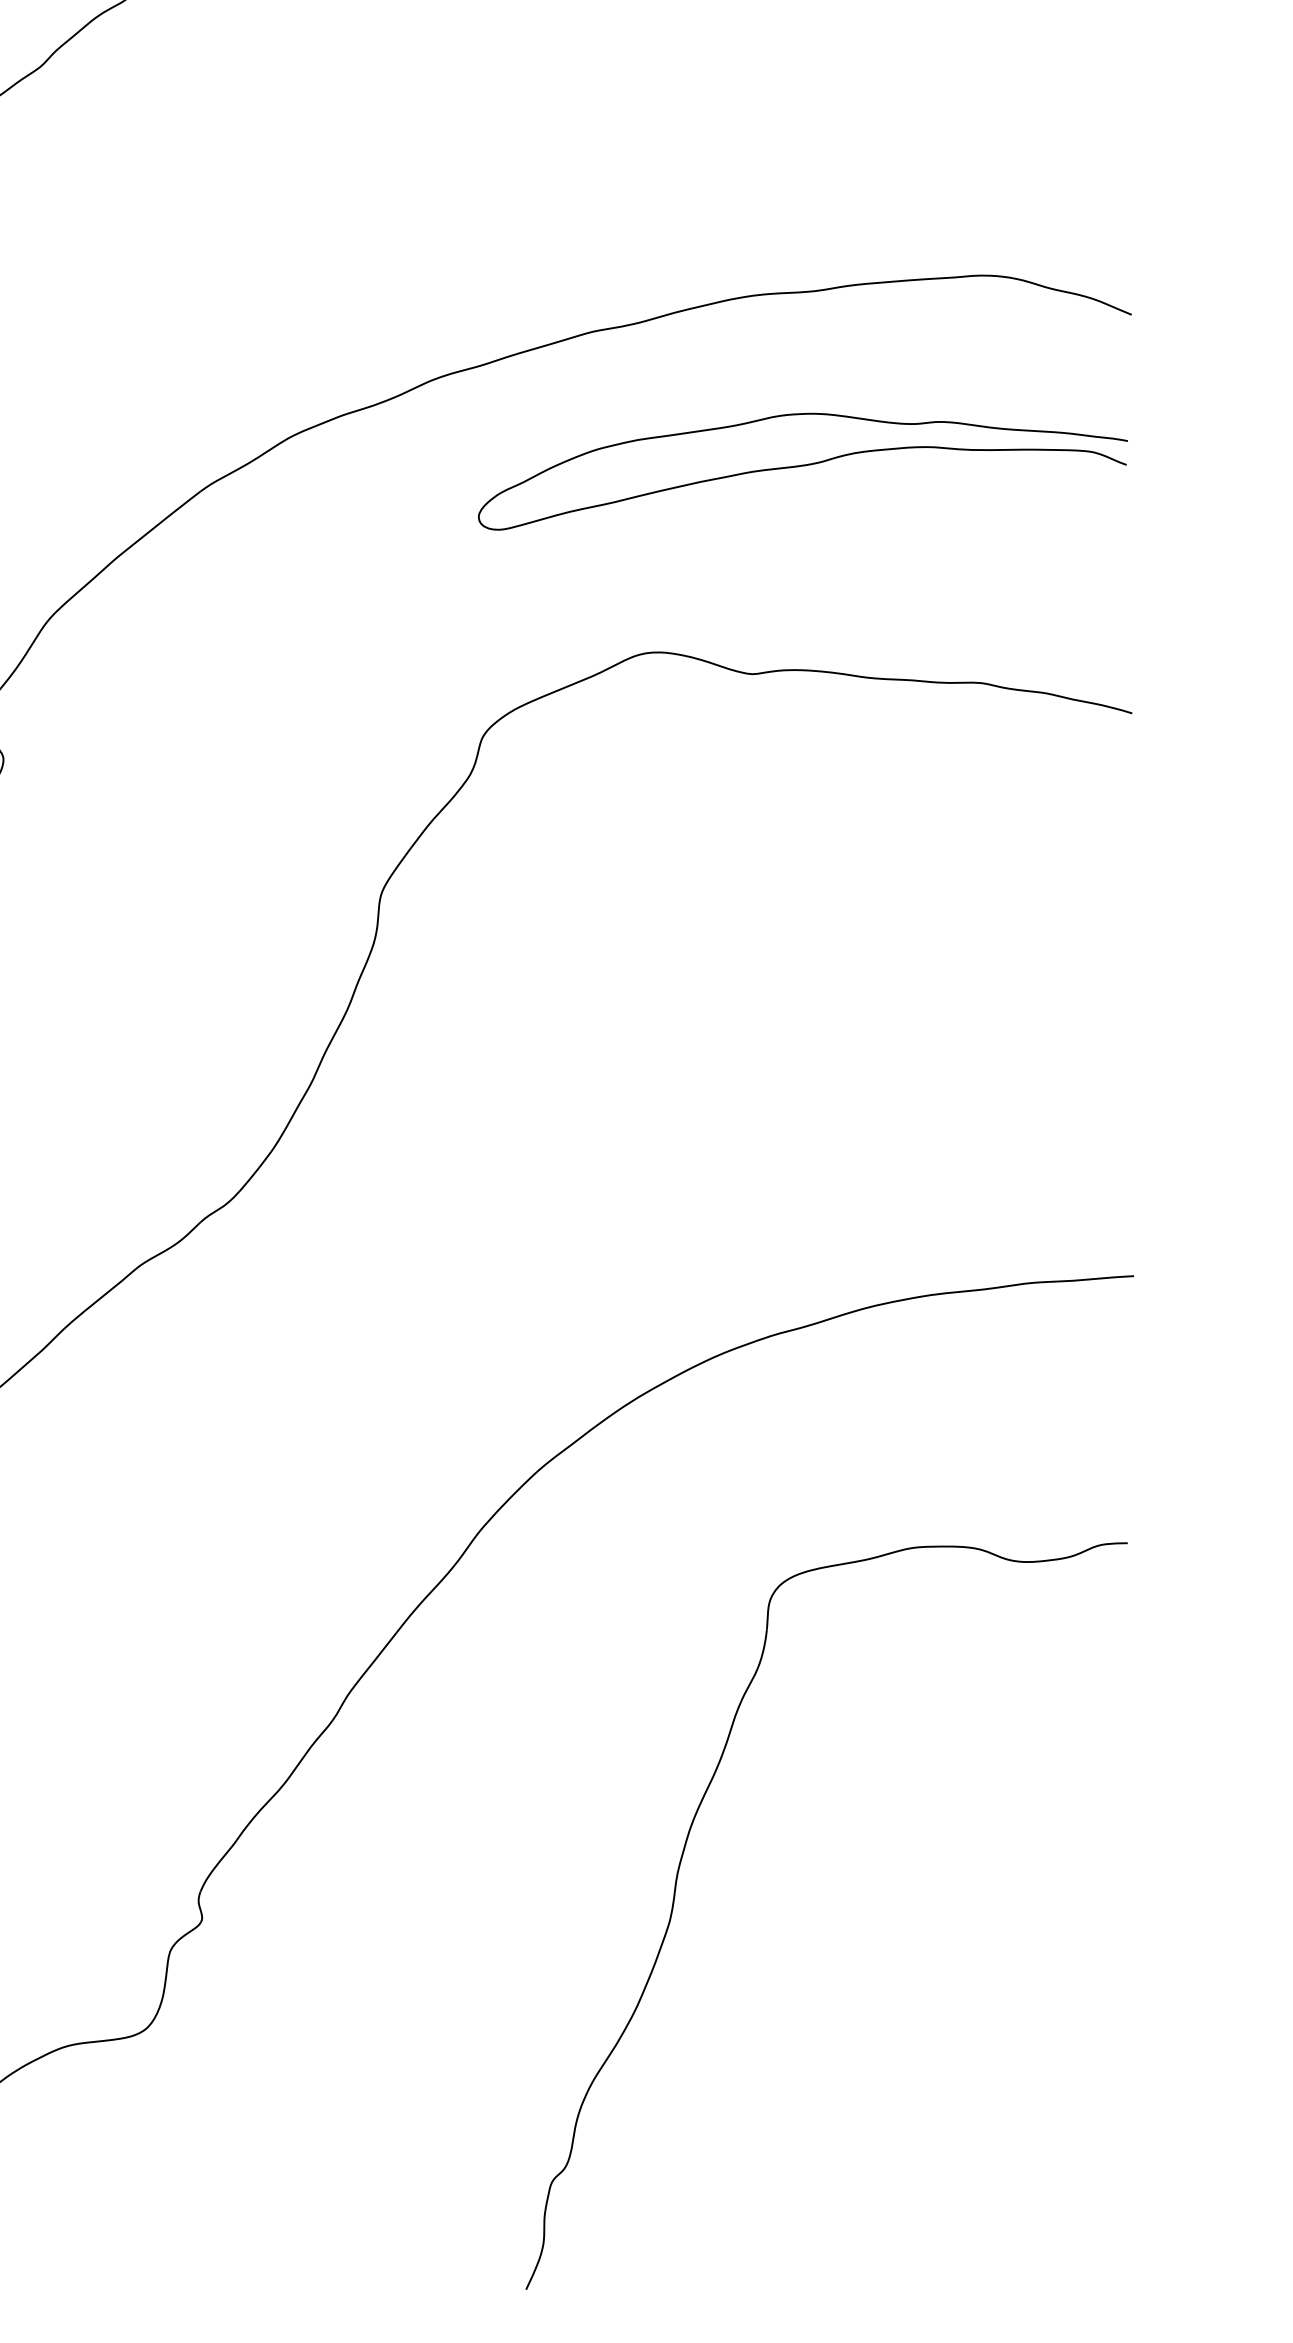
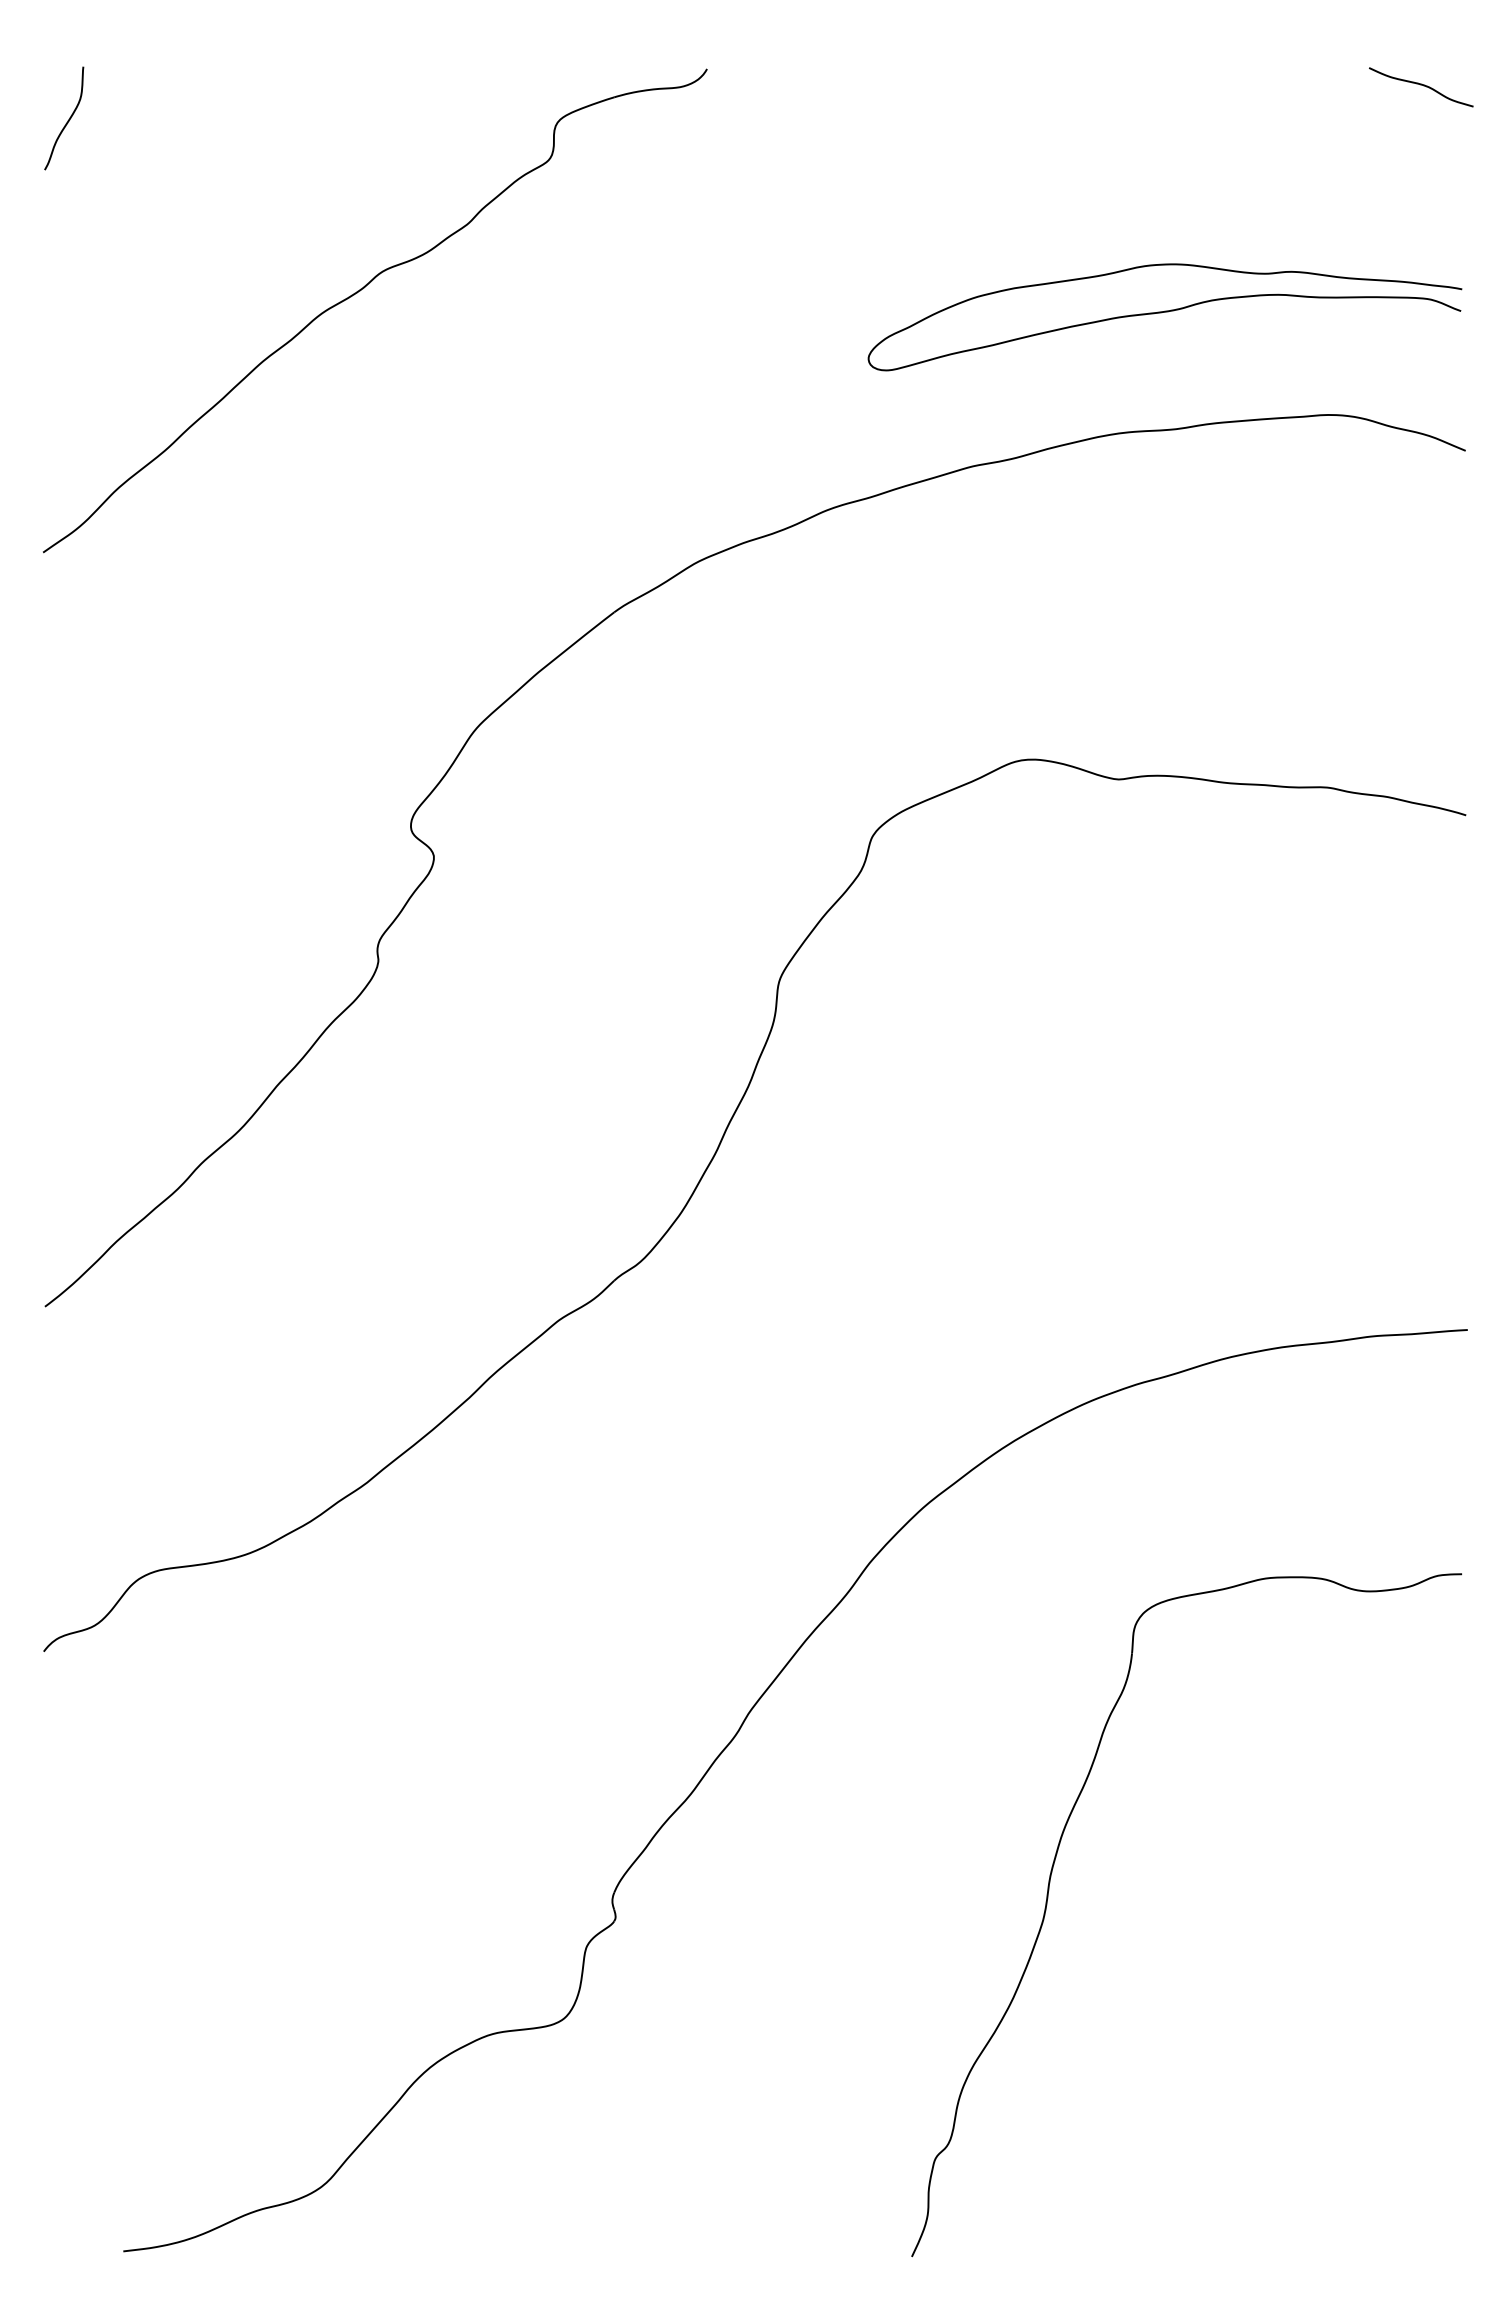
curve: (802, 466) -> (1164, 312), moved

